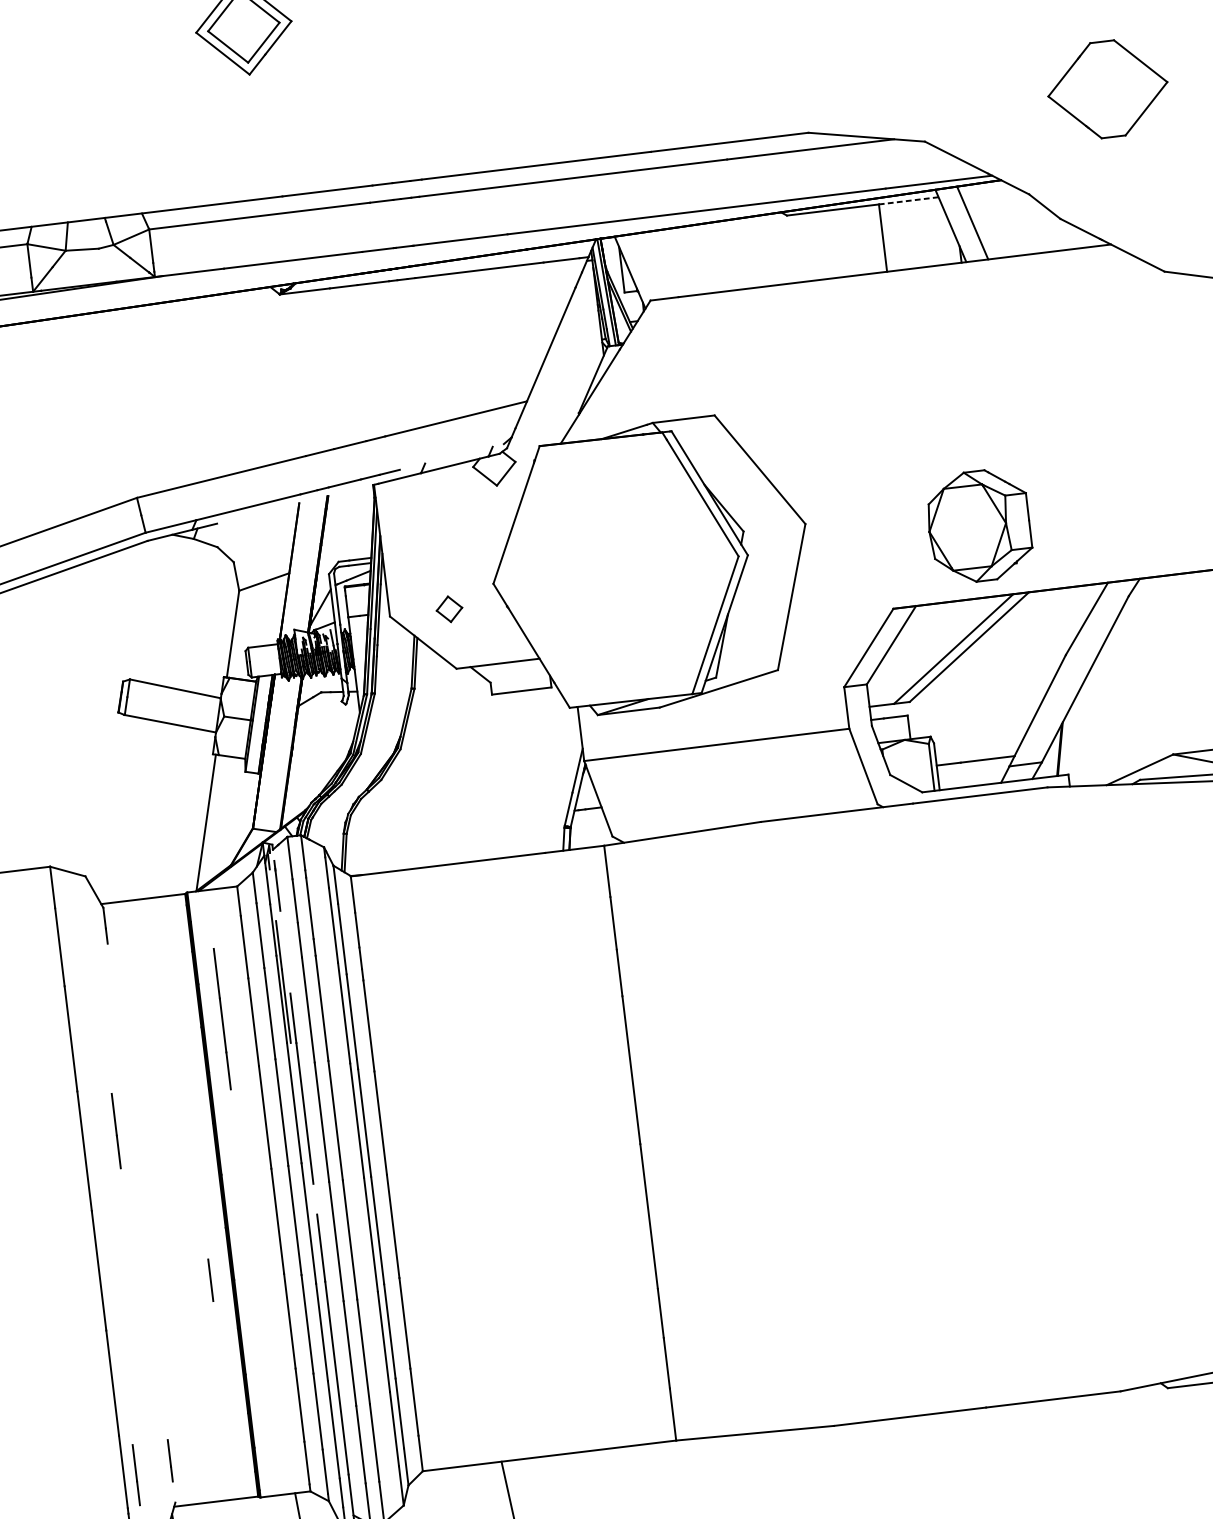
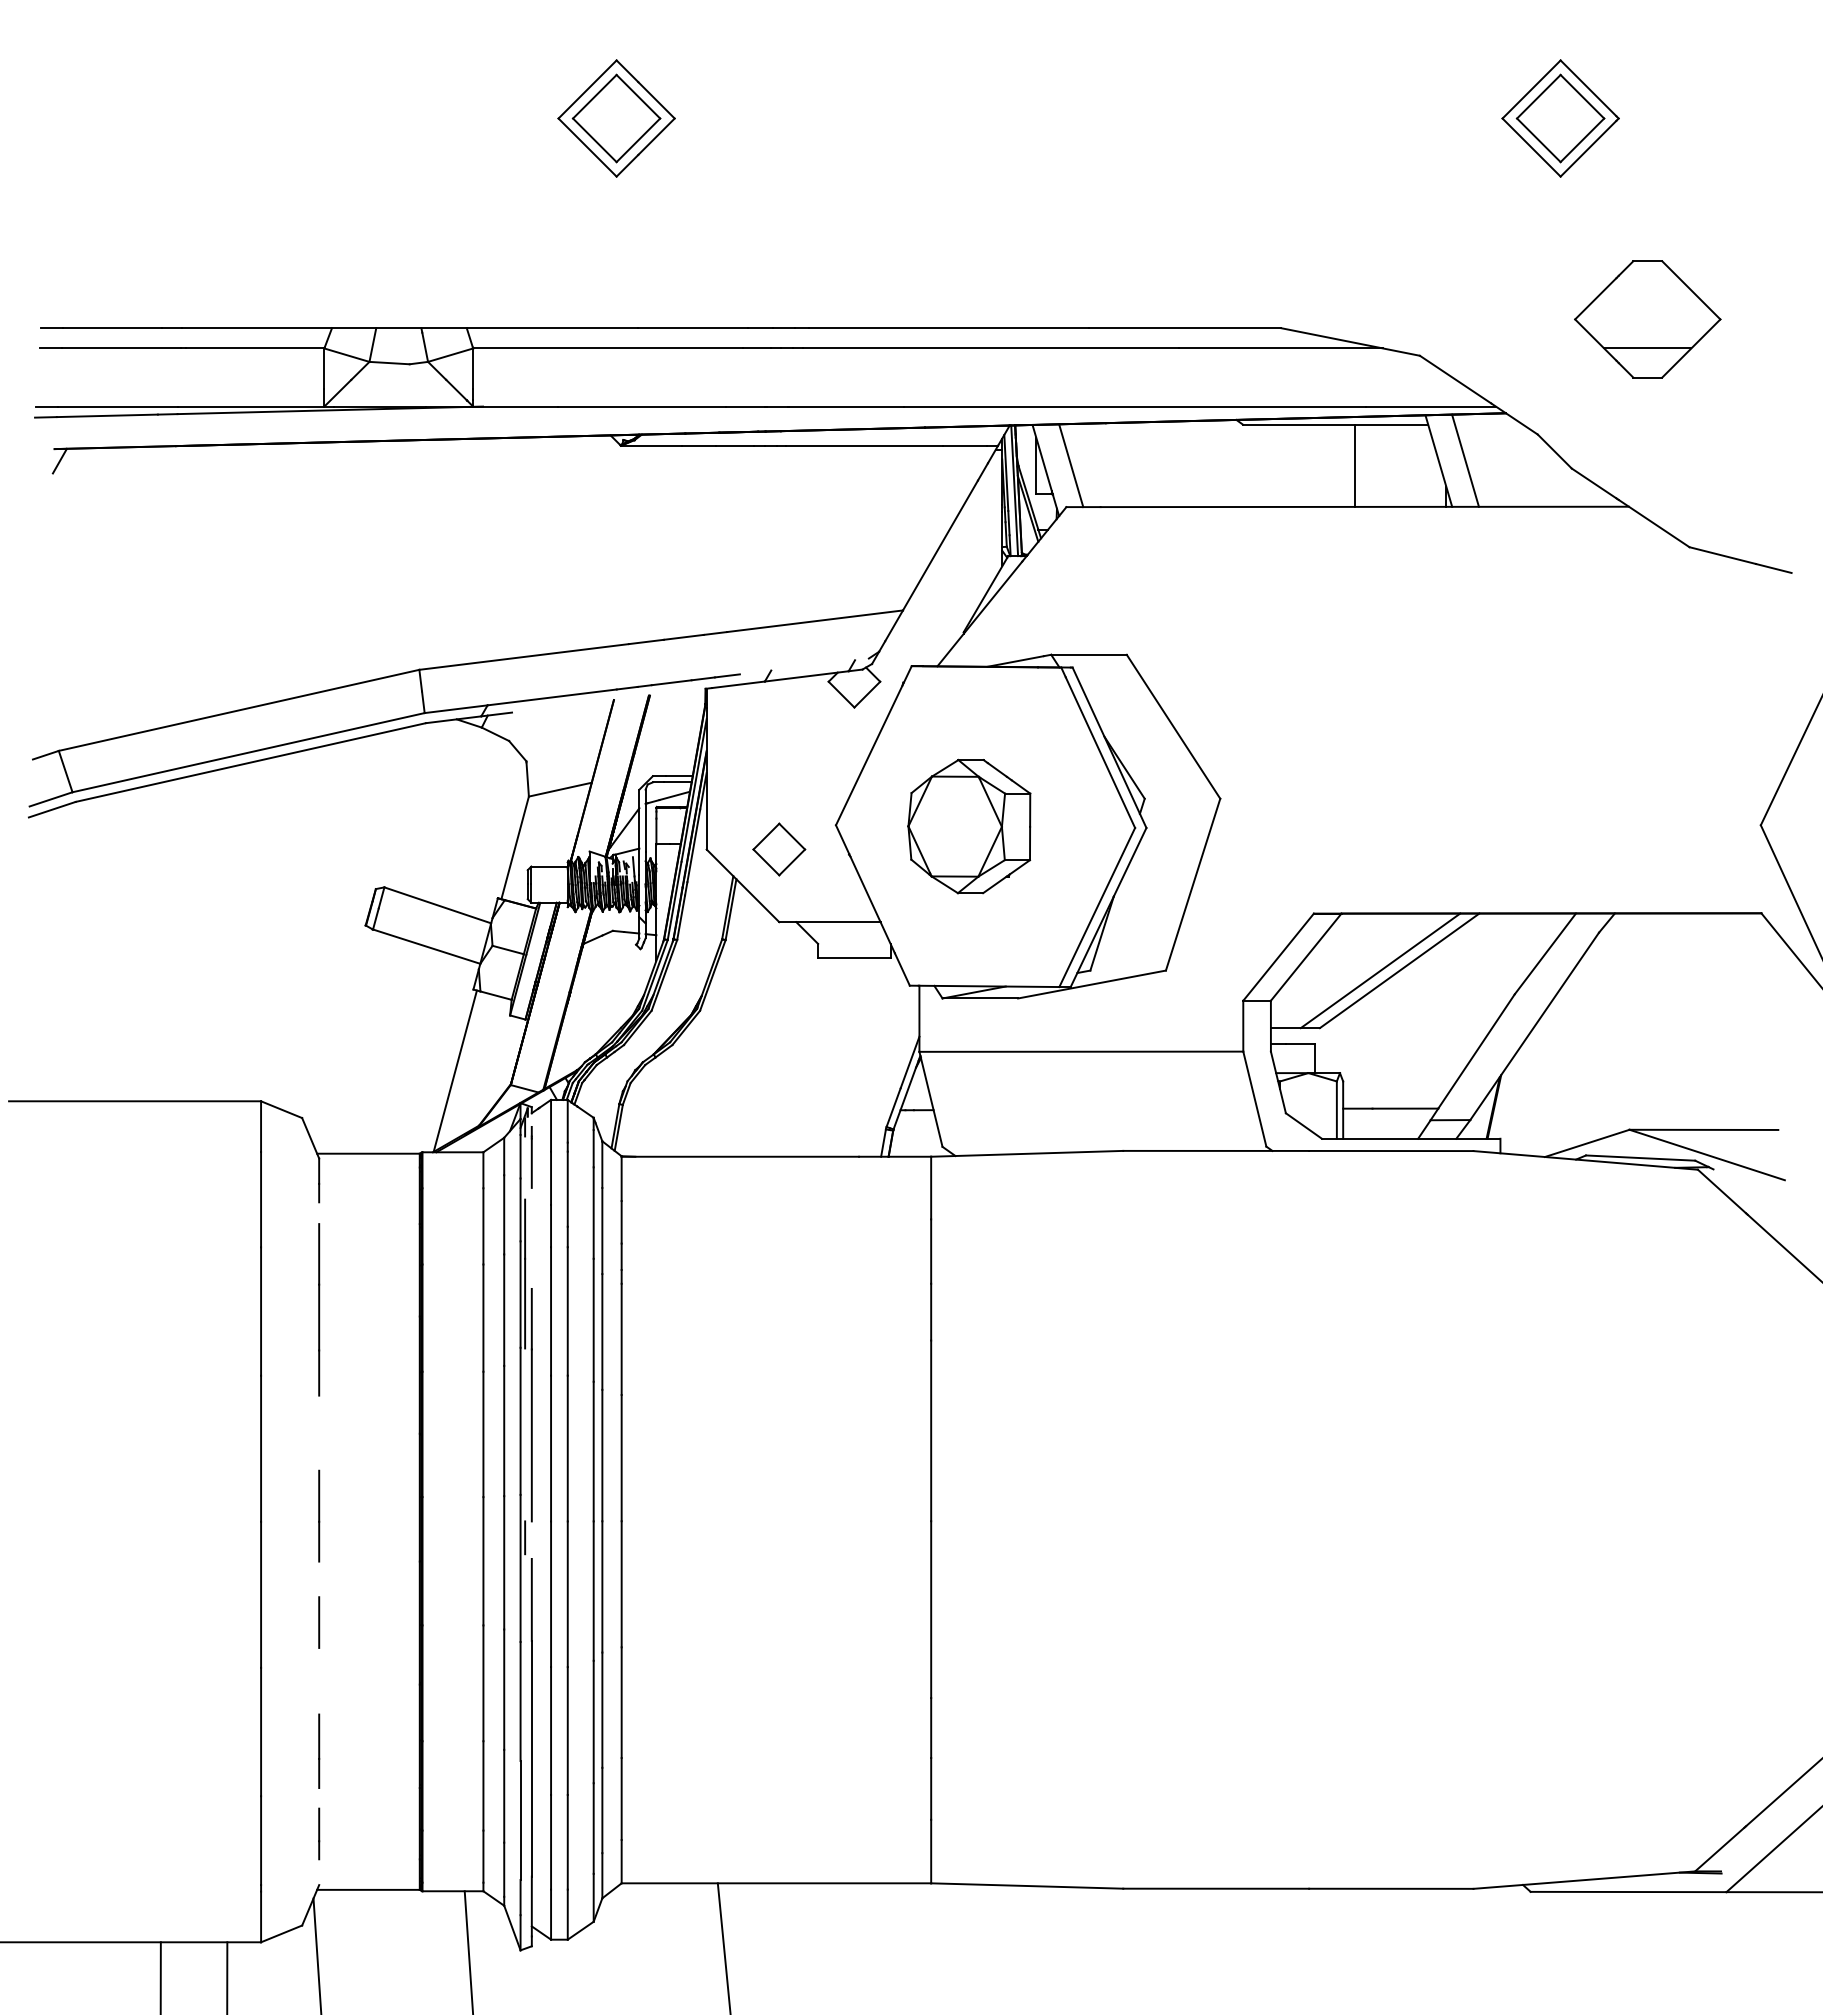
line: (1110, 113) -> (1647, 348), added
line: (908, 200) -> (1391, 424), dashed -> solid
line: (650, 265) -> (1071, 465), added
part: (979, 526) -> (969, 826), moved
part: (449, 609) -> (779, 849), size x1.67
line: (222, 1018) -> (319, 1309), moved
line: (116, 1130) -> (319, 1515), moved
line: (309, 1197) -> (525, 1537), added
line: (211, 1280) -> (319, 1622), moved
line: (136, 1474) -> (319, 1750), moved

